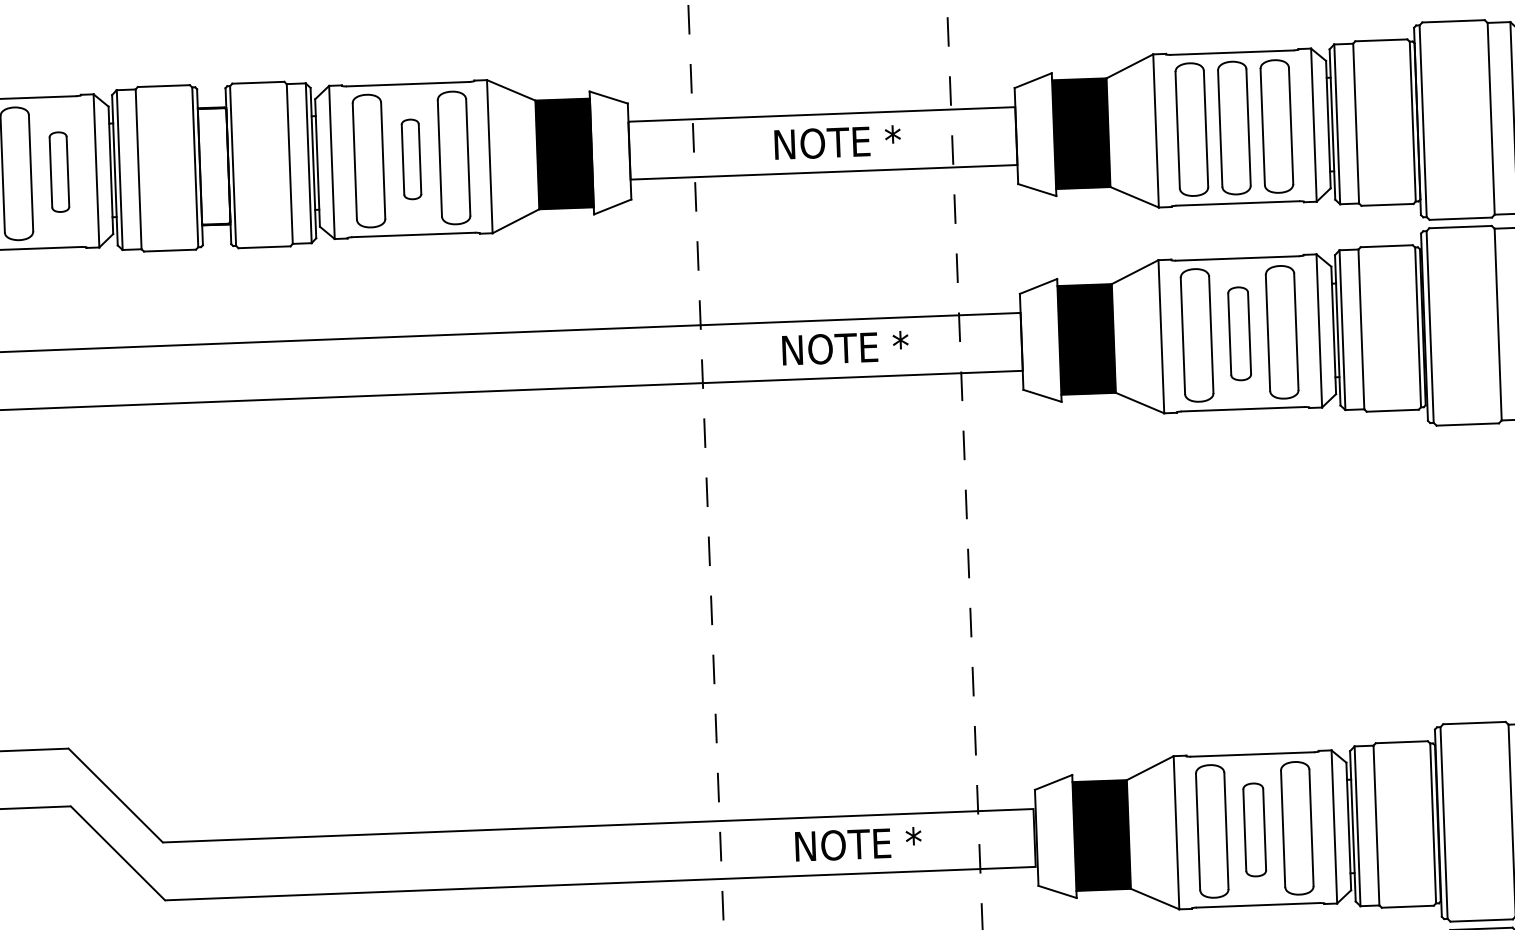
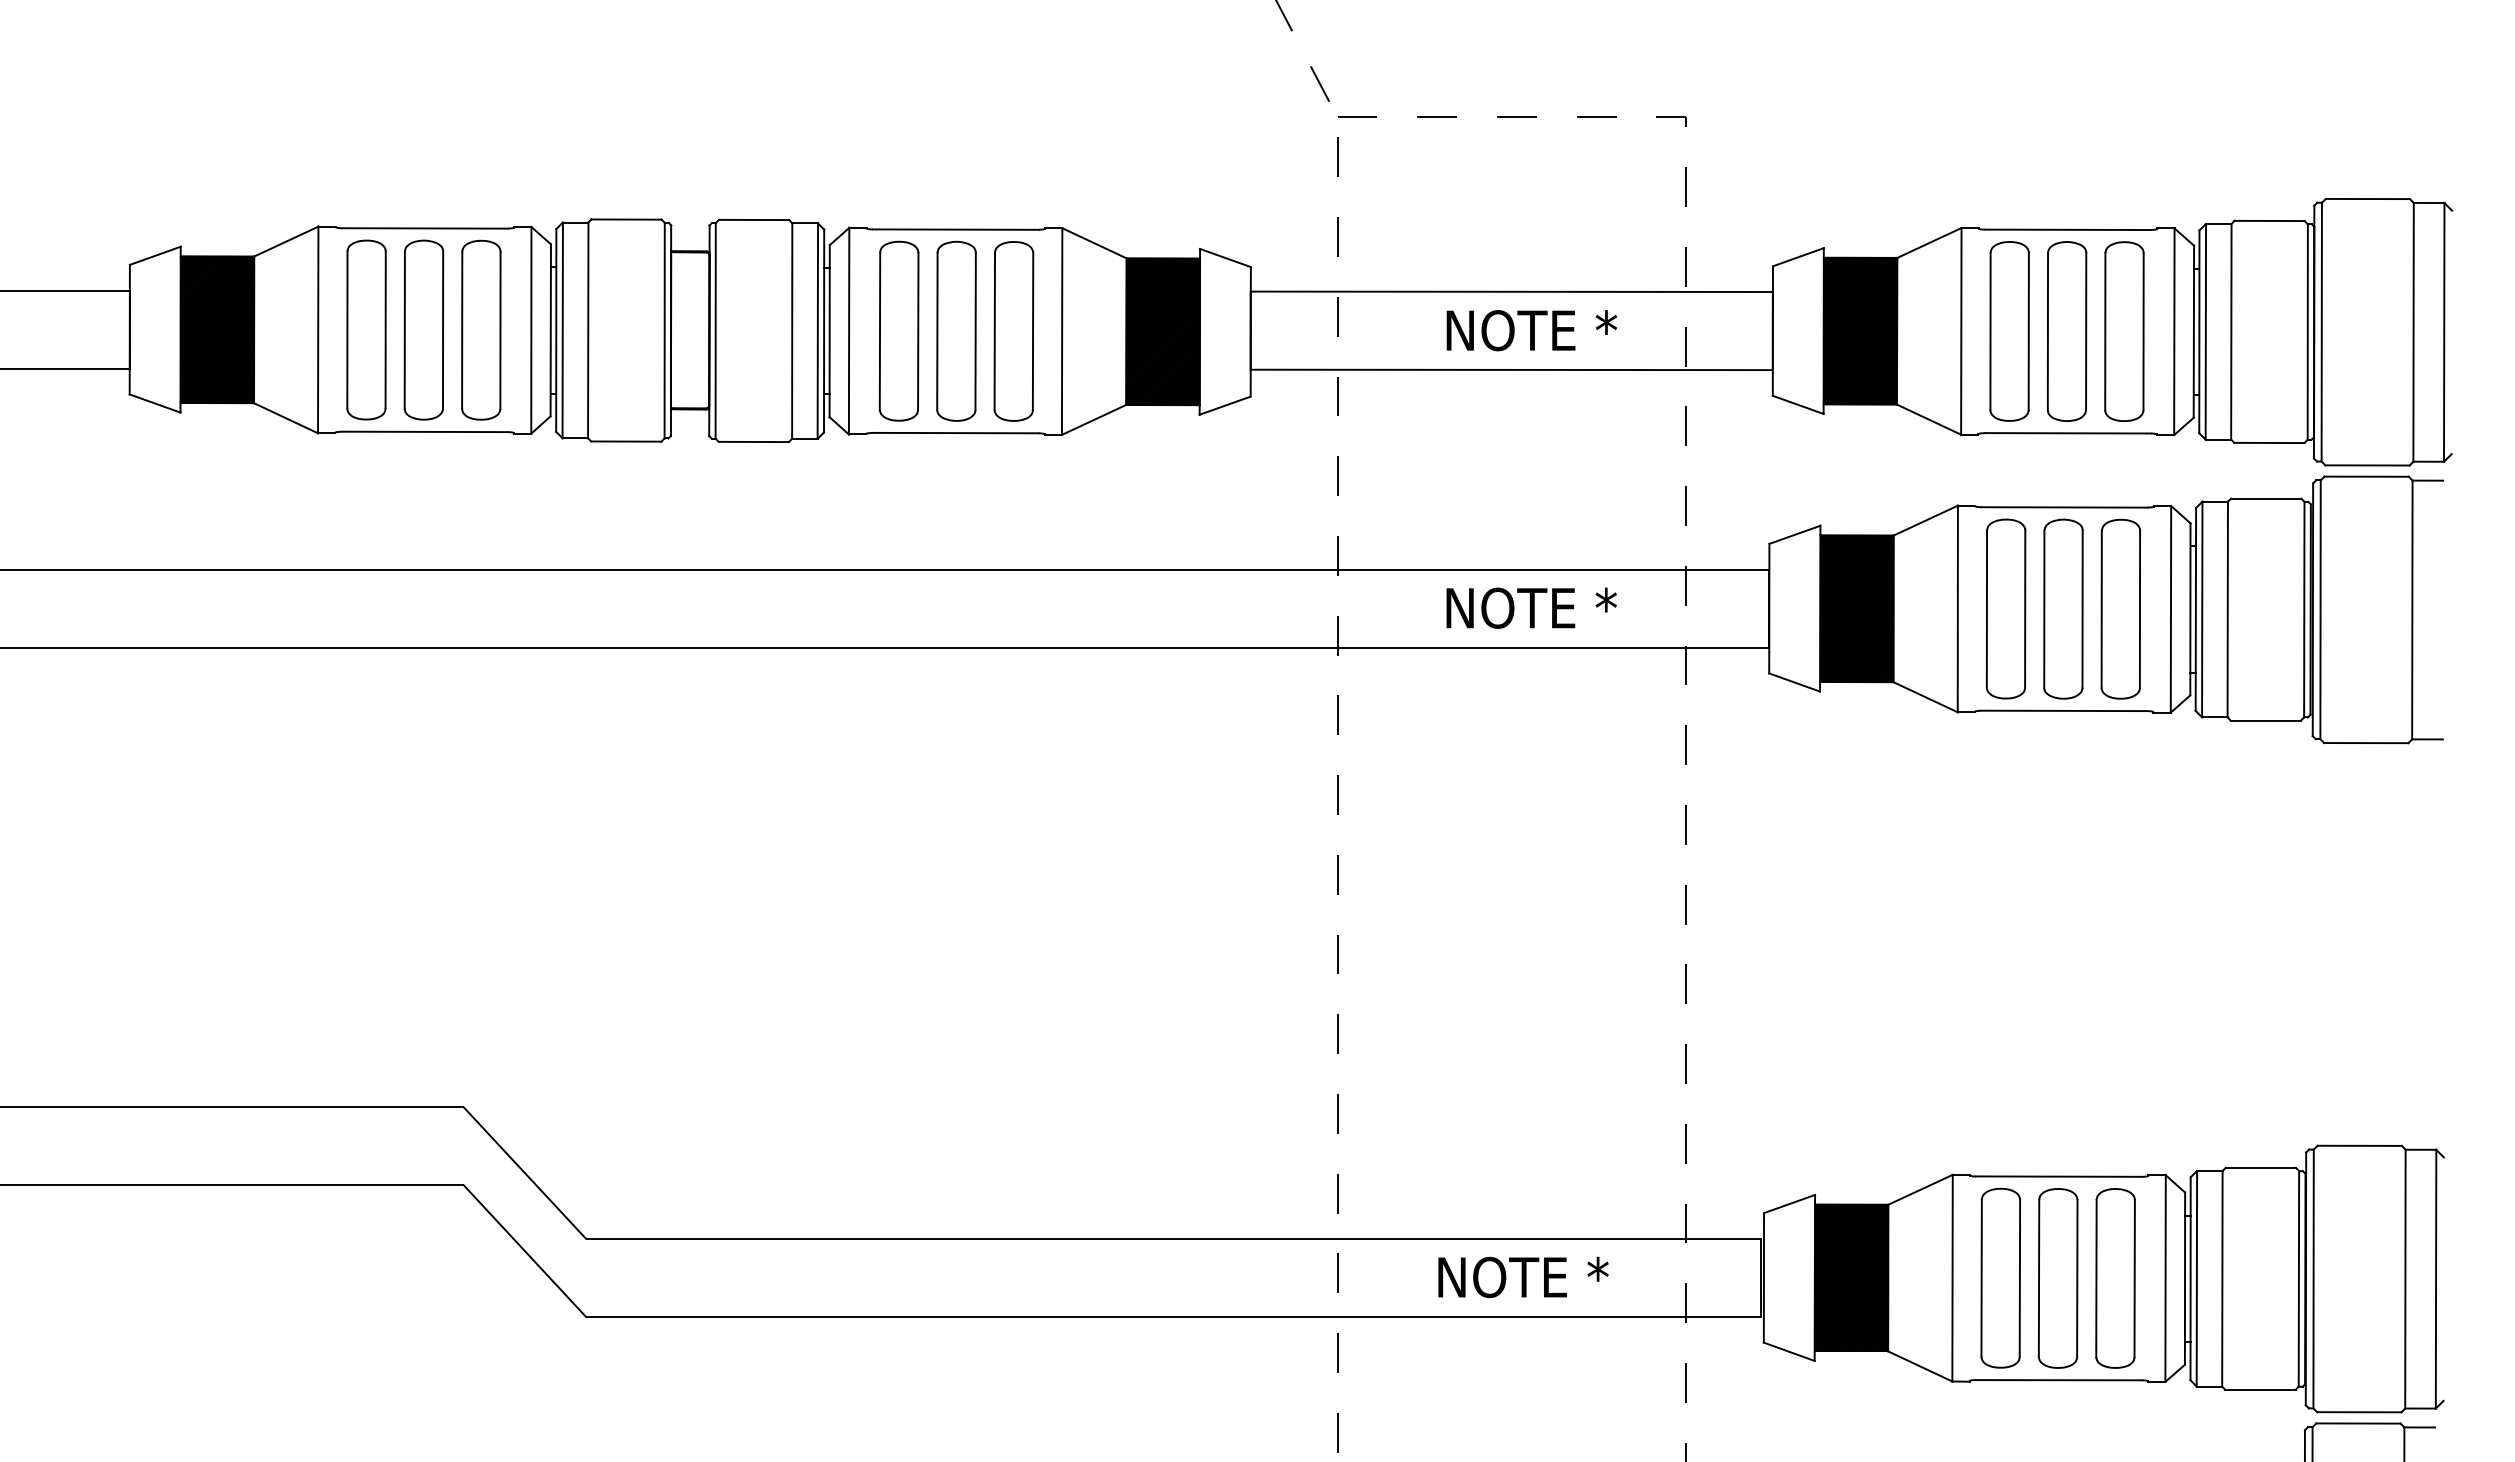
part: (411, 158) -> (956, 330), size x1.67
part: (59, 171) -> (481, 329), size x1.67
part: (1239, 333) -> (2063, 608), size x1.43
part: (1254, 829) -> (2057, 1278), size x1.43

